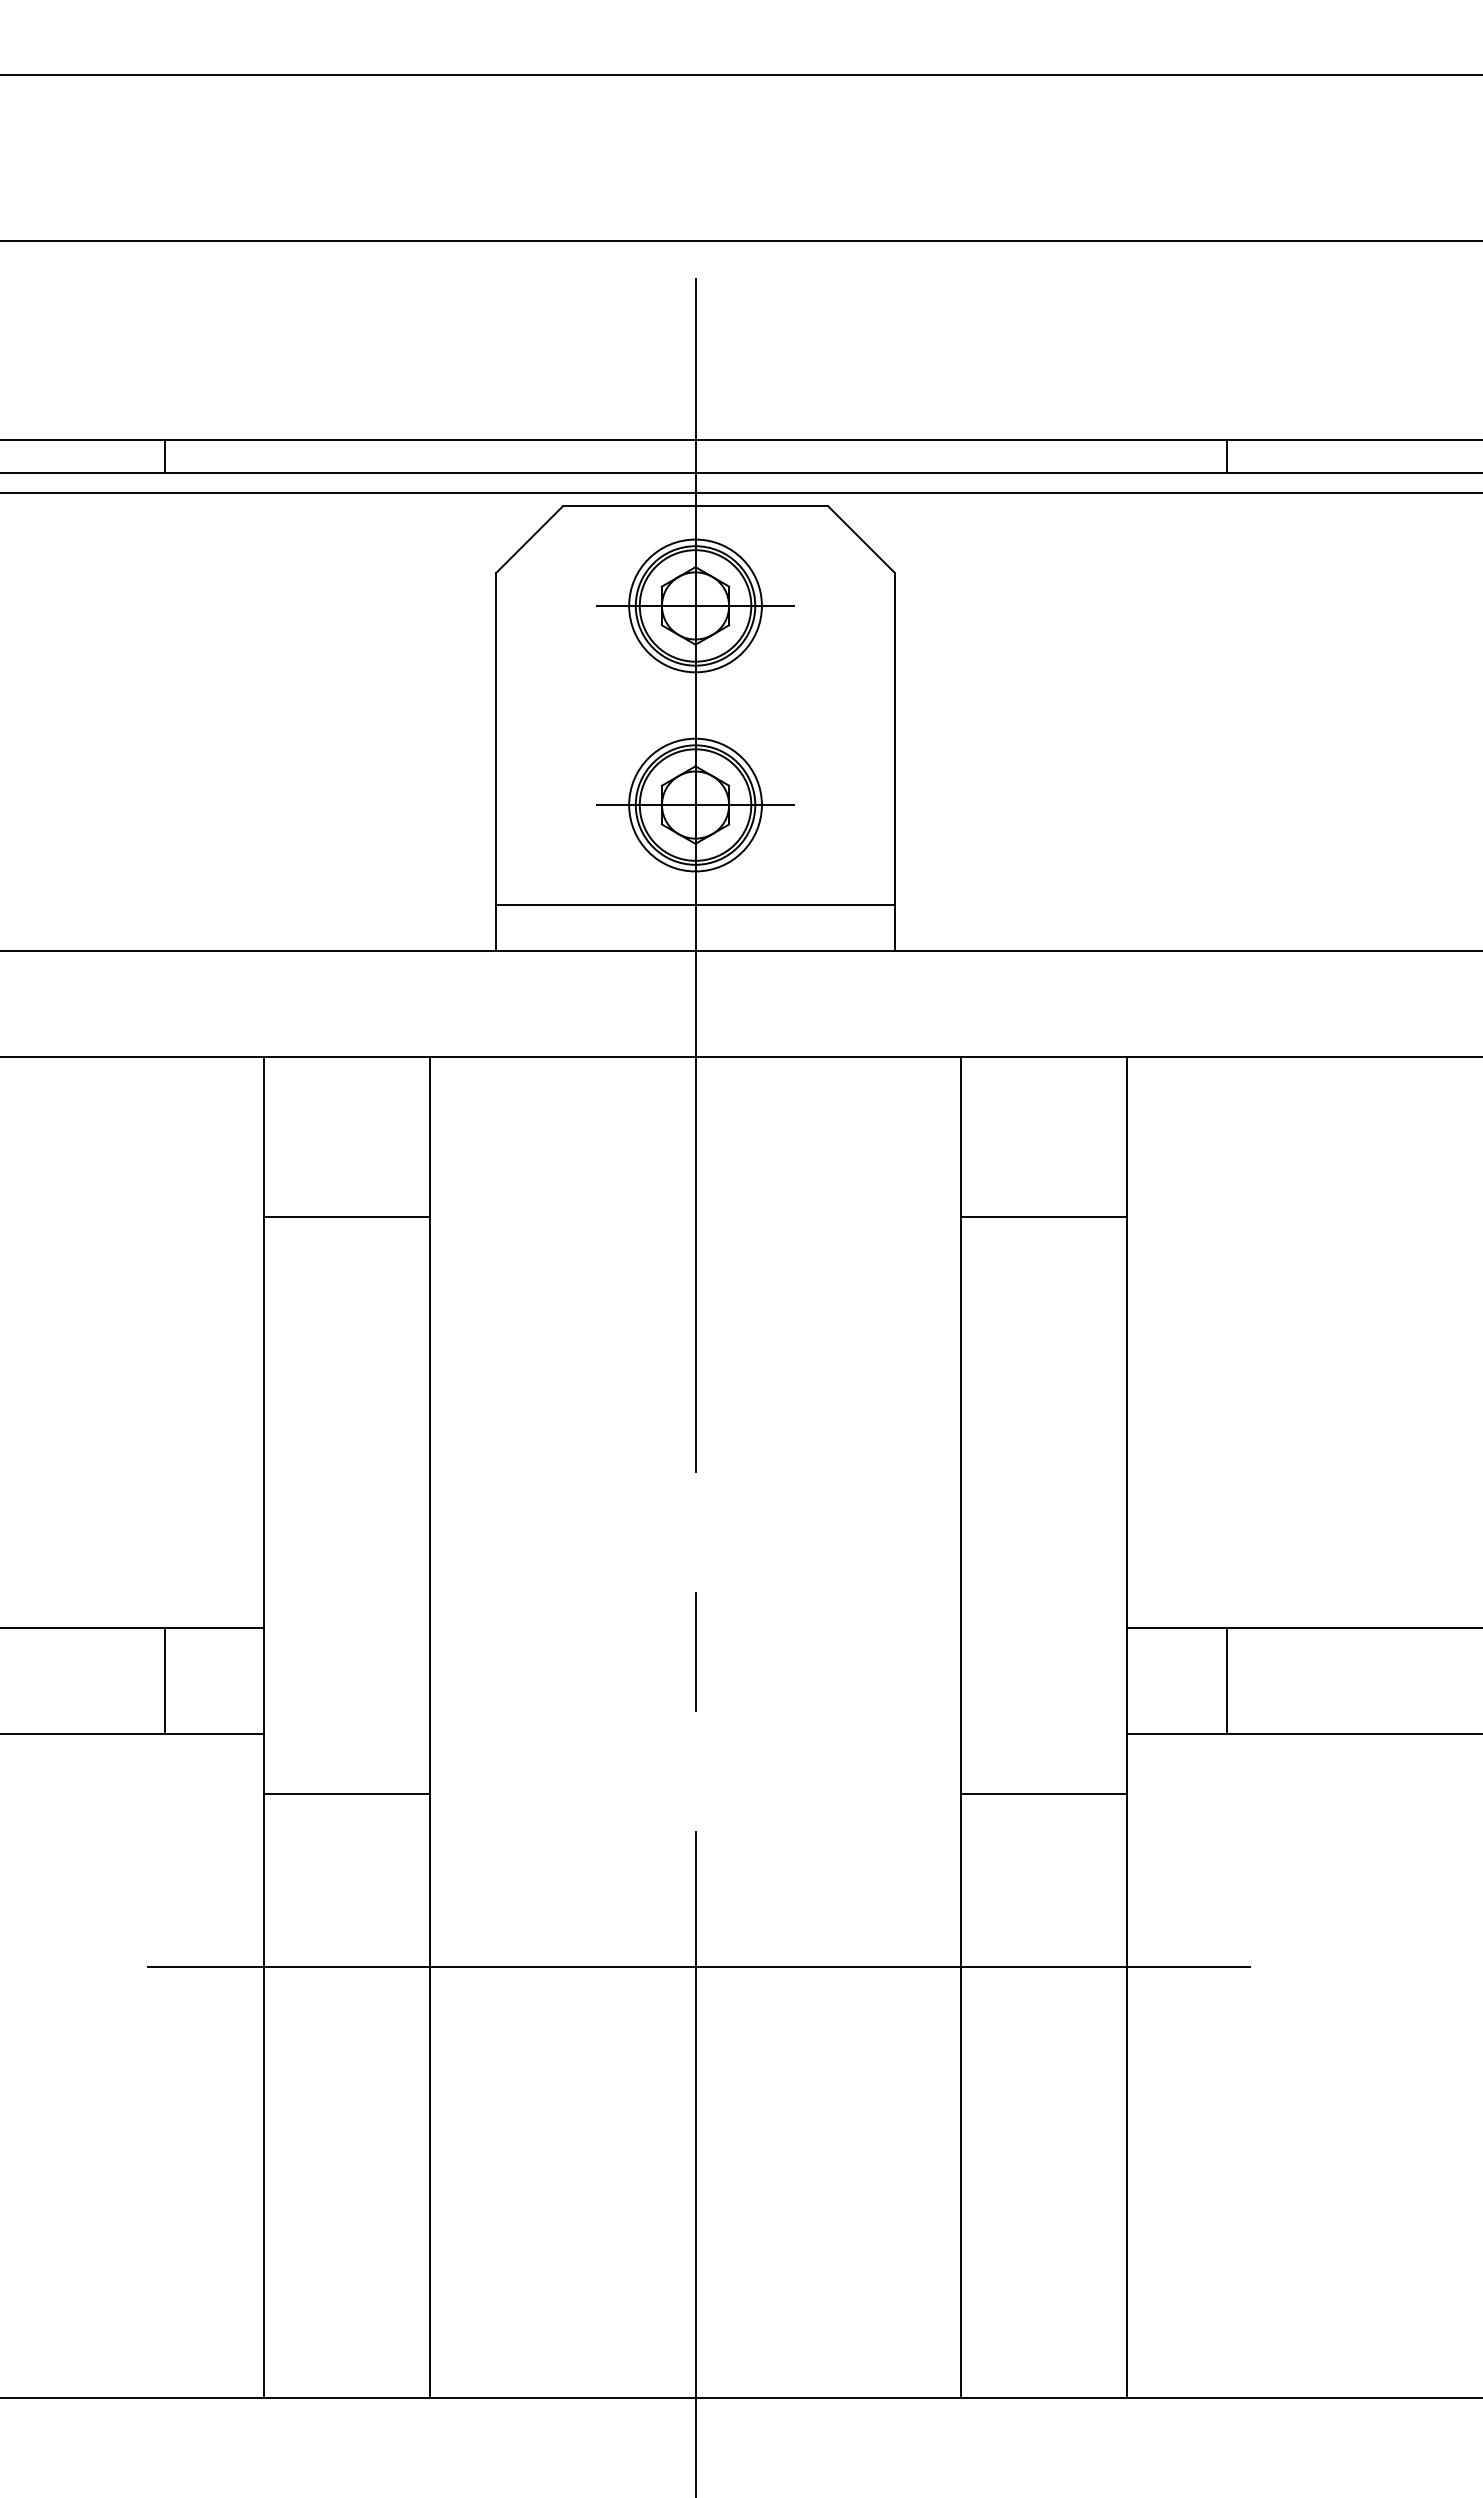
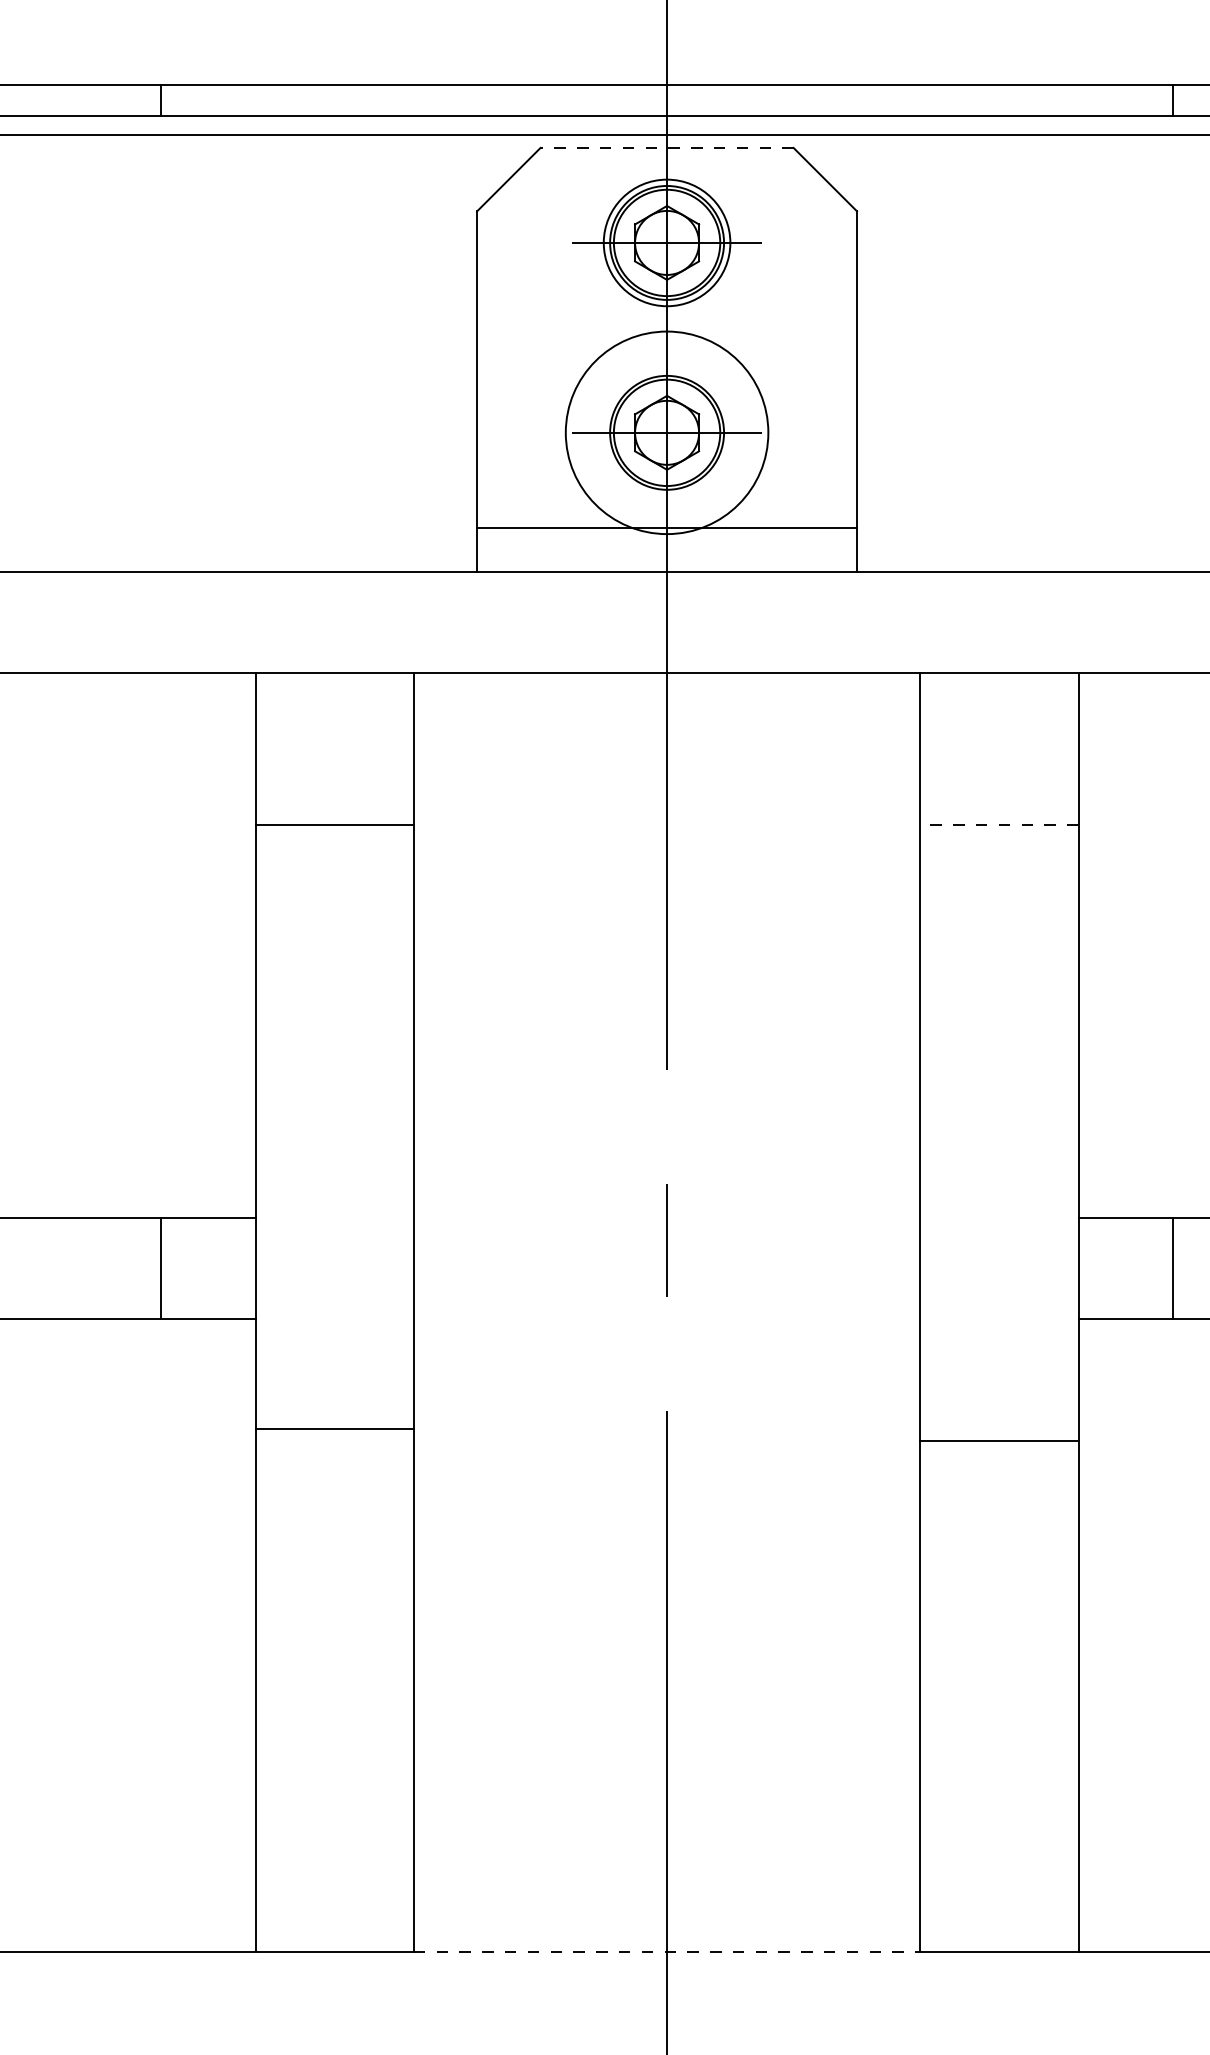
line: (695, 506) -> (667, 148), solid -> dashed
circle: (695, 804) -> (667, 432), size x1.6
line: (1044, 1216) -> (999, 825), solid -> dashed
line: (347, 1794) -> (335, 1428), moved
line: (1044, 1794) -> (999, 1441), moved
line: (698, 1966) -> (669, 1540), removed
line: (695, 2398) -> (667, 1952), solid -> dashed

